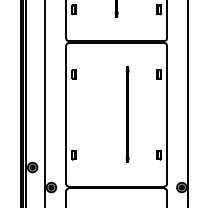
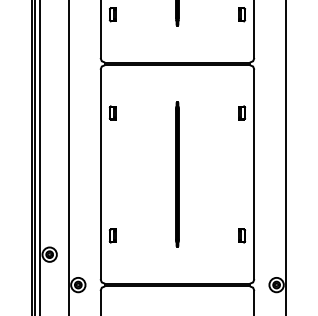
line: (127, 114) -> (177, 173), moved

